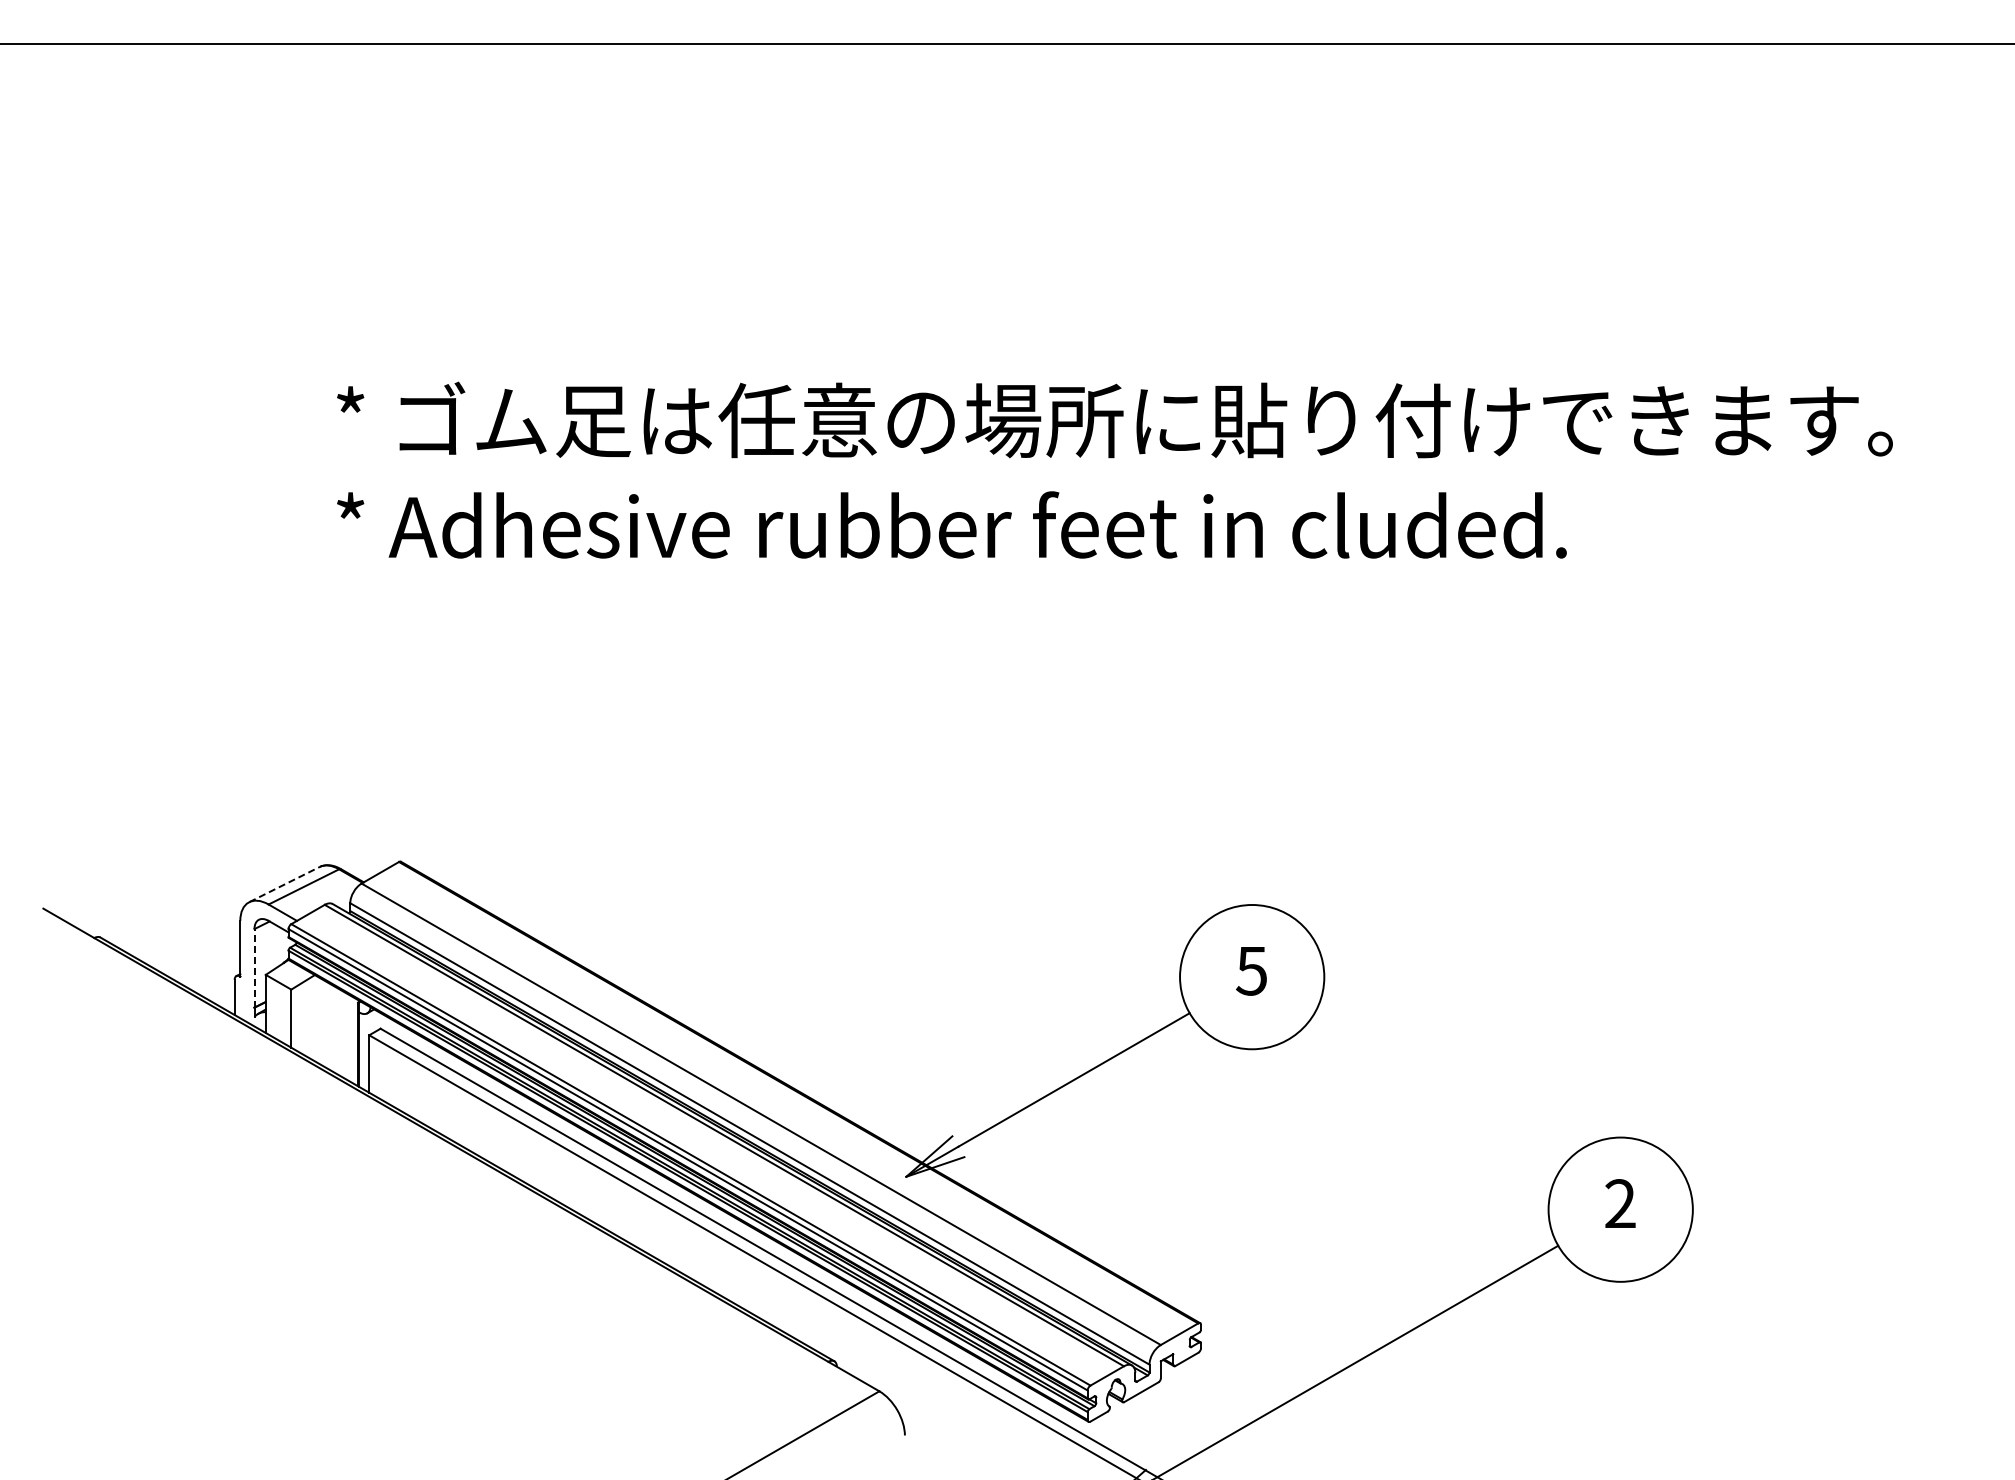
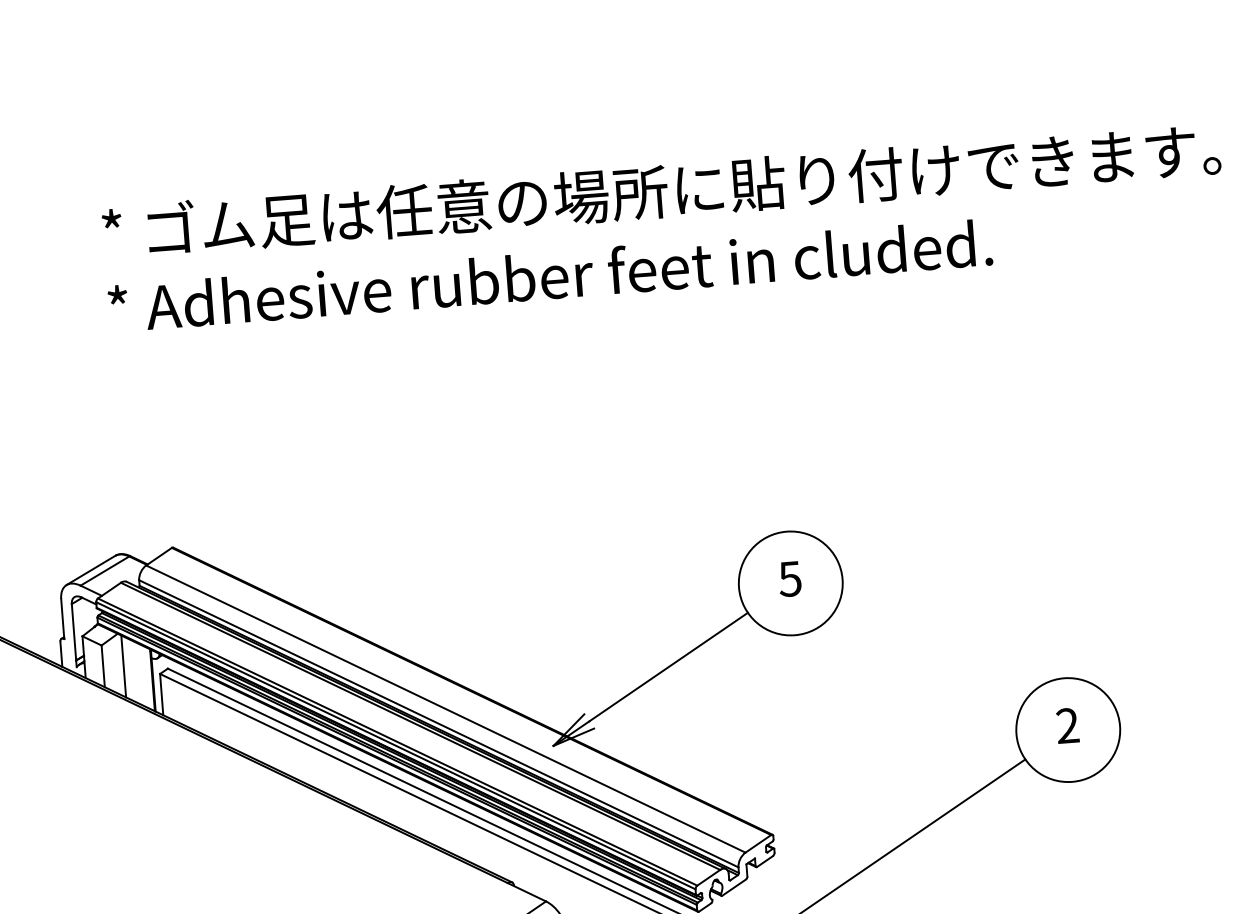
line: (285, 884) -> (91, 570), dashed -> solid
line: (254, 967) -> (73, 631), dashed -> solid
line: (319, 1020) -> (123, 666), added

